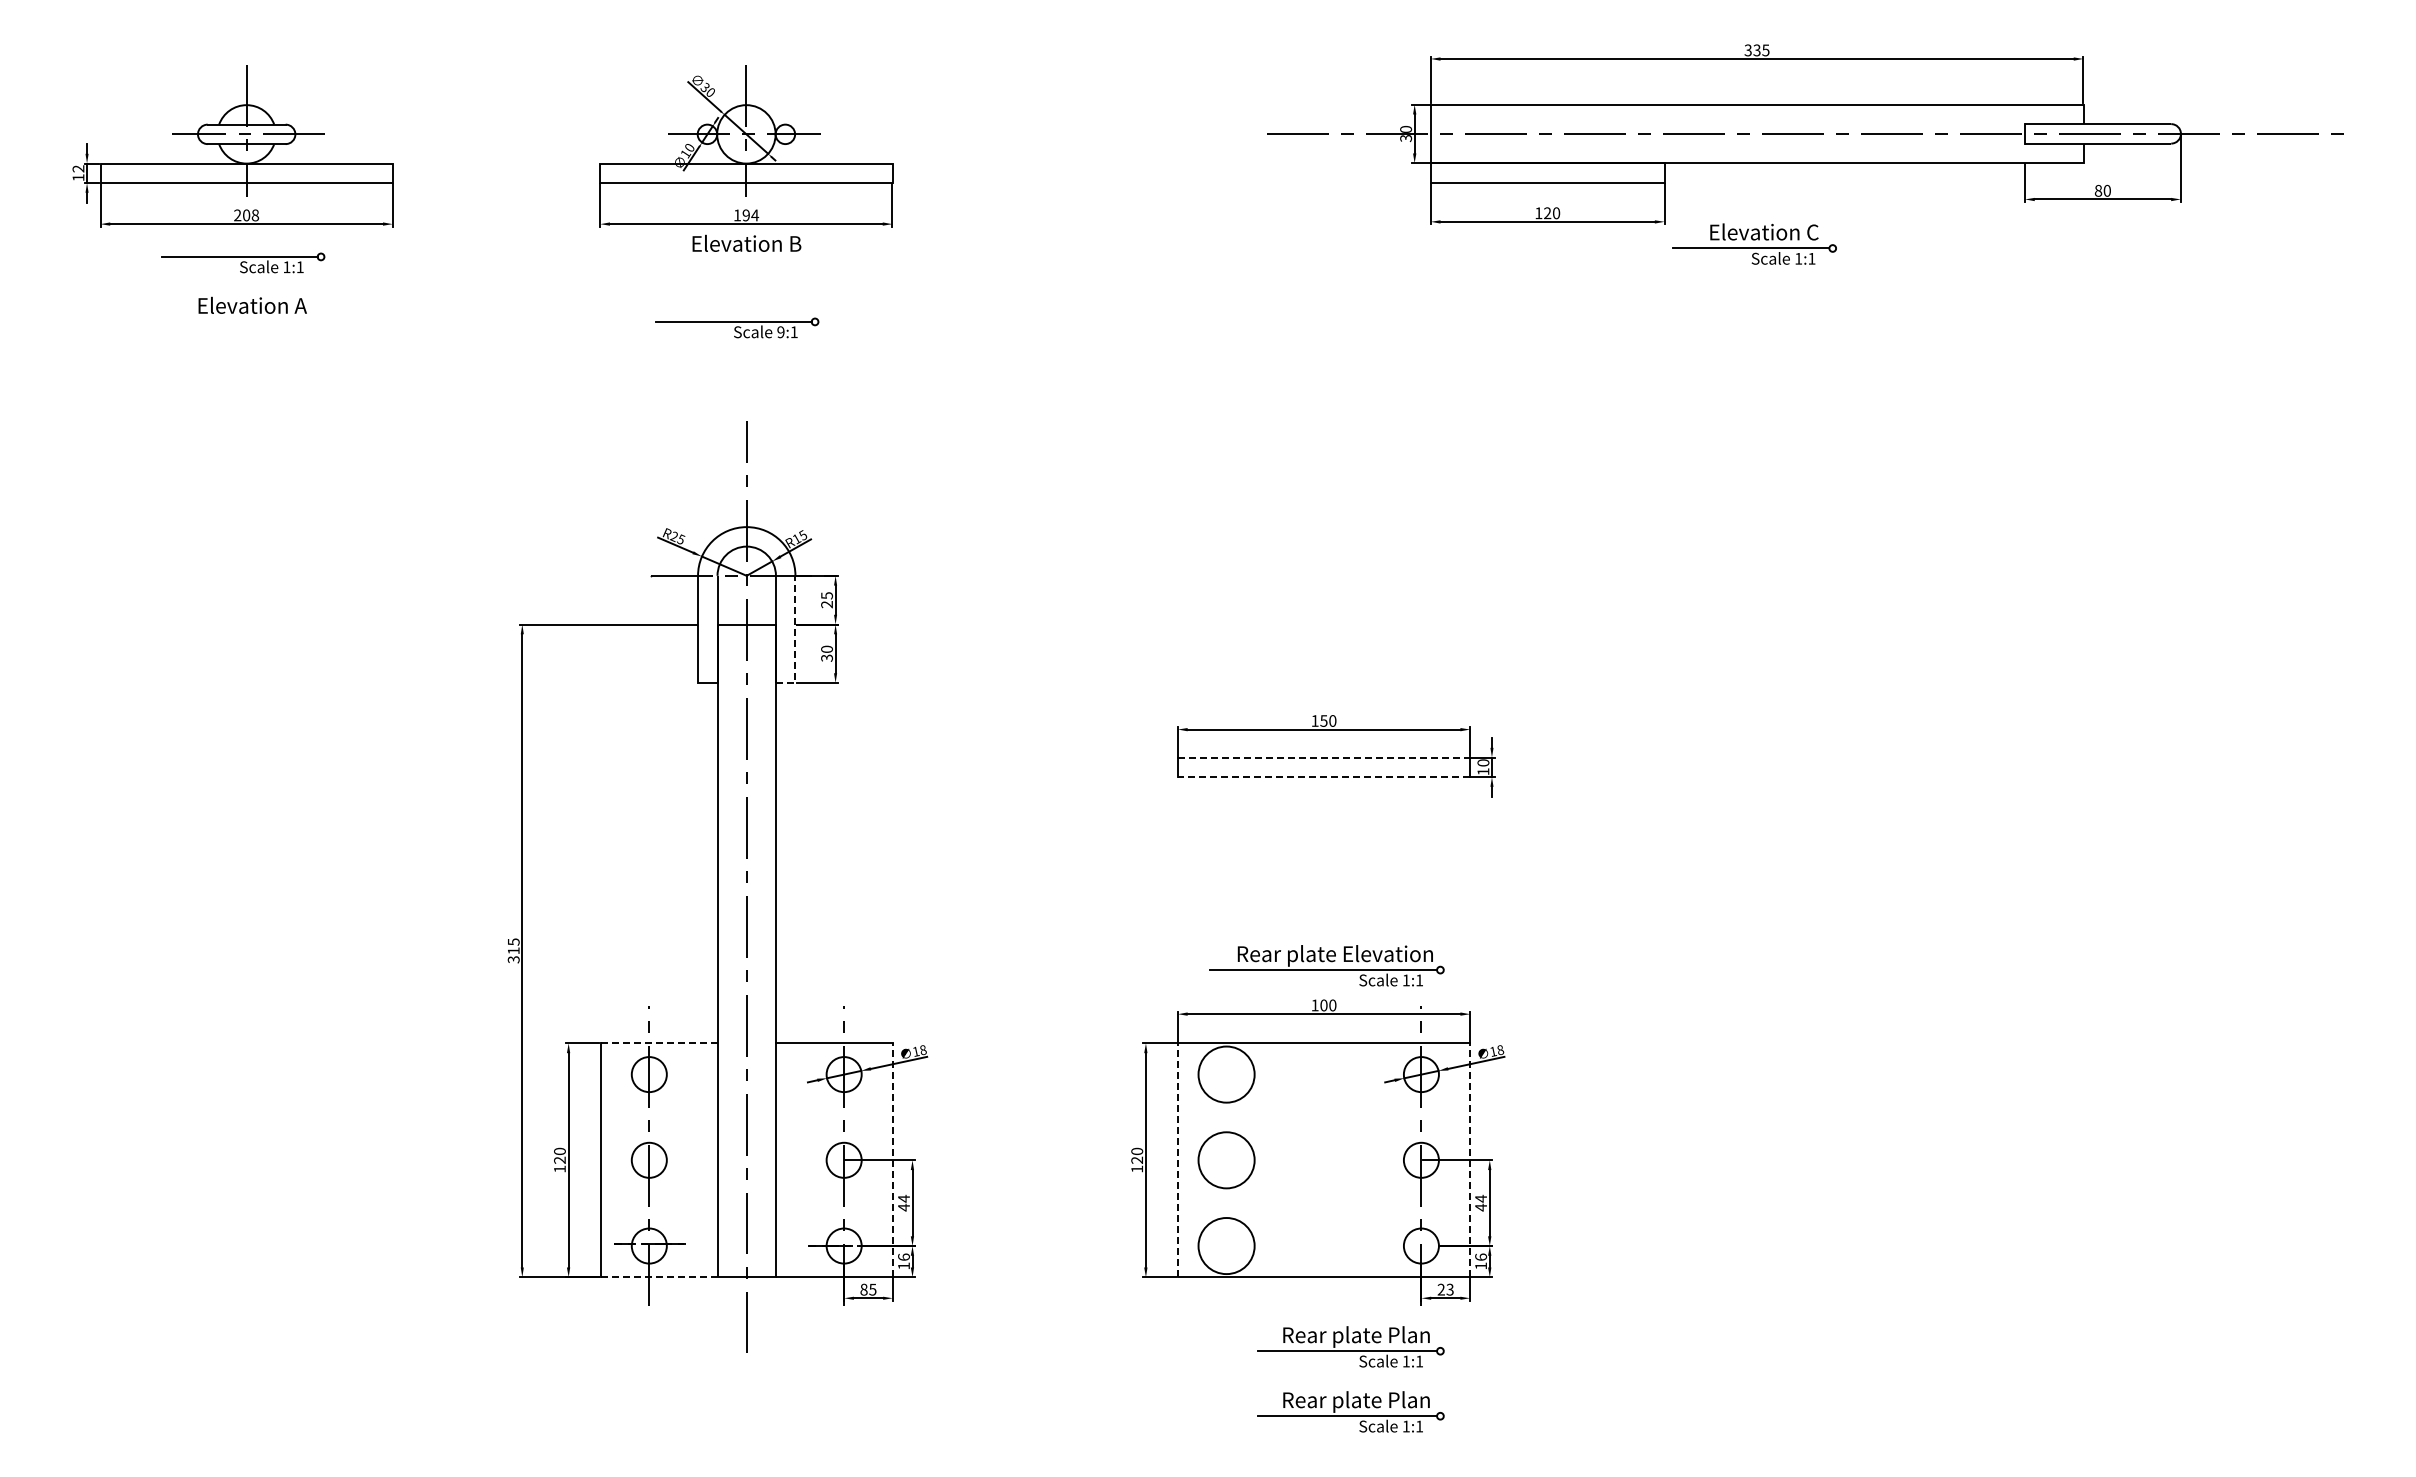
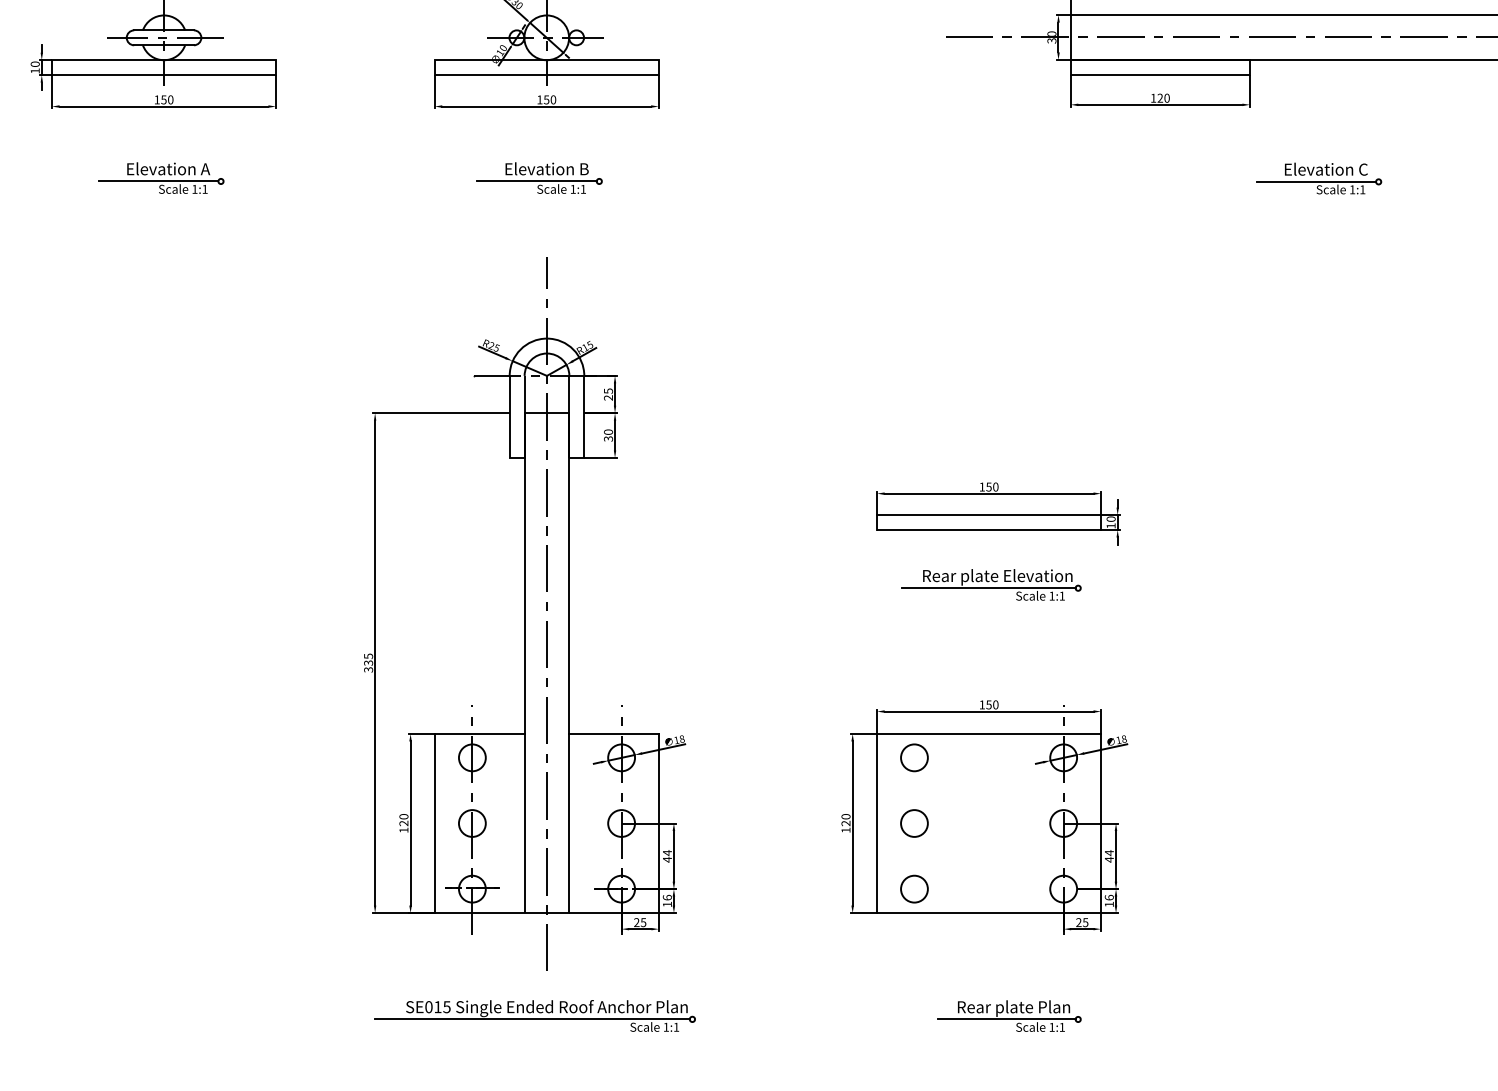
text: (78, 168) -> (35, 63), 12 -> 10
text: (246, 215) -> (163, 99), 208 -> 150
text: (750, 215) -> (549, 99), 194 -> 150
text: (746, 242) -> (546, 168), moved
part: (1754, 243) -> (1318, 178), moved
part: (243, 262) -> (161, 185), moved
text: (780, 332) -> (572, 189), 9:1 -> 1:1
line: (795, 639) -> (584, 424), dashed -> solid
line: (1324, 757) -> (989, 515), dashed -> solid
line: (1323, 777) -> (988, 530), dashed -> solid
text: (513, 950) -> (368, 662), 315 -> 335
part: (1326, 965) -> (990, 584), moved
text: (1323, 1005) -> (988, 704), 100 -> 150
line: (658, 1043) -> (479, 734), dashed -> solid
circle: (1226, 1074) -> (914, 757), size x0.62
circle: (1226, 1159) -> (914, 822), size x0.62
line: (892, 1160) -> (658, 823), dashed -> solid
line: (1177, 1160) -> (876, 823), dashed -> solid
line: (1470, 1160) -> (1101, 823), dashed -> solid
circle: (1226, 1245) -> (914, 888), size x0.62
line: (658, 1277) -> (479, 913), dashed -> solid
text: (1450, 1288) -> (1085, 921), 23 -> 25
text: (863, 1289) -> (636, 922), 85 -> 25
part: (1350, 1346) -> (1009, 966), removed
part: (730, 1411) -> (534, 1015), added

